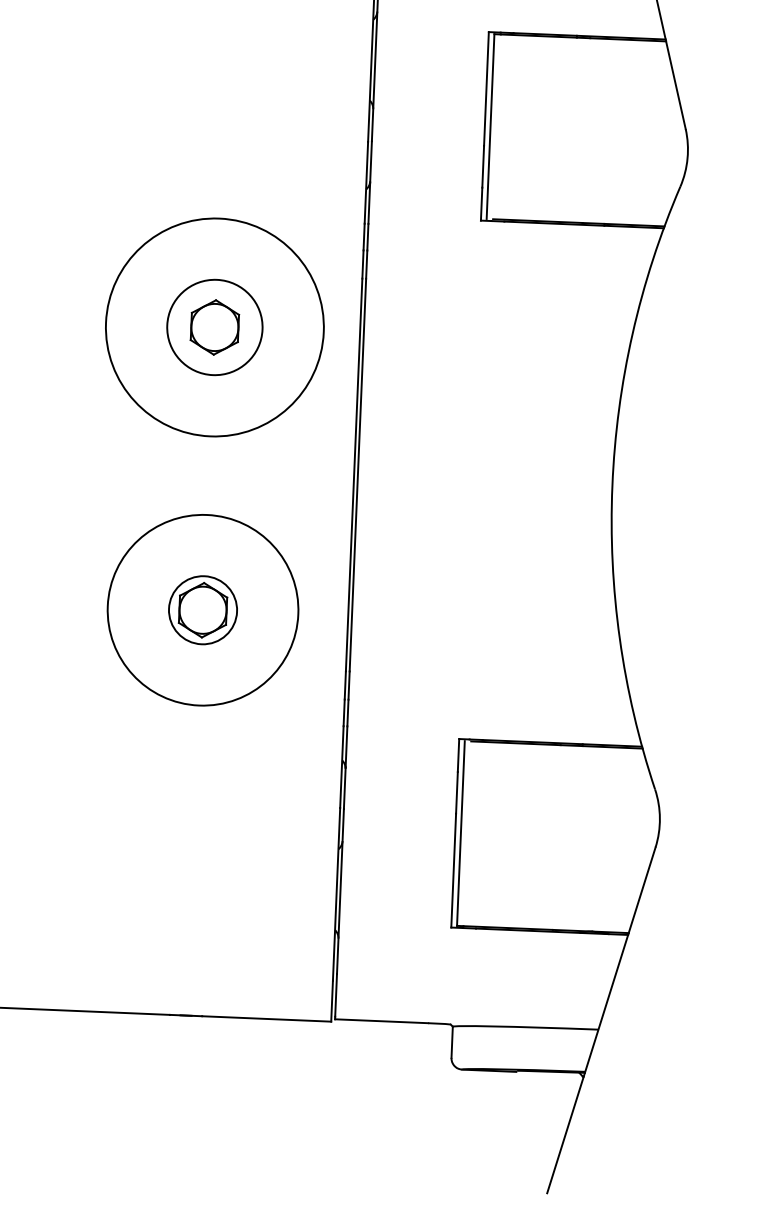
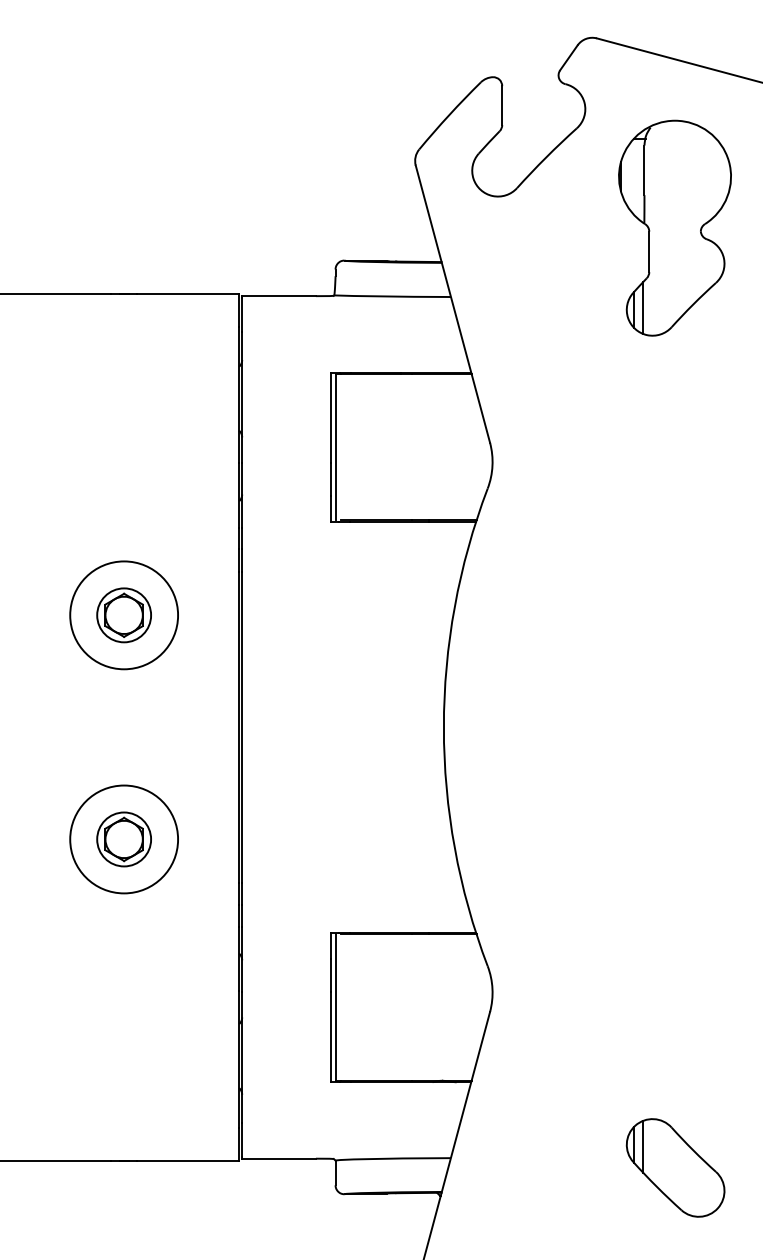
circle: (215, 327) -> (124, 615), size x0.62
circle: (215, 327) -> (124, 615), size x0.71
circle: (203, 610) -> (124, 839), size x0.71

